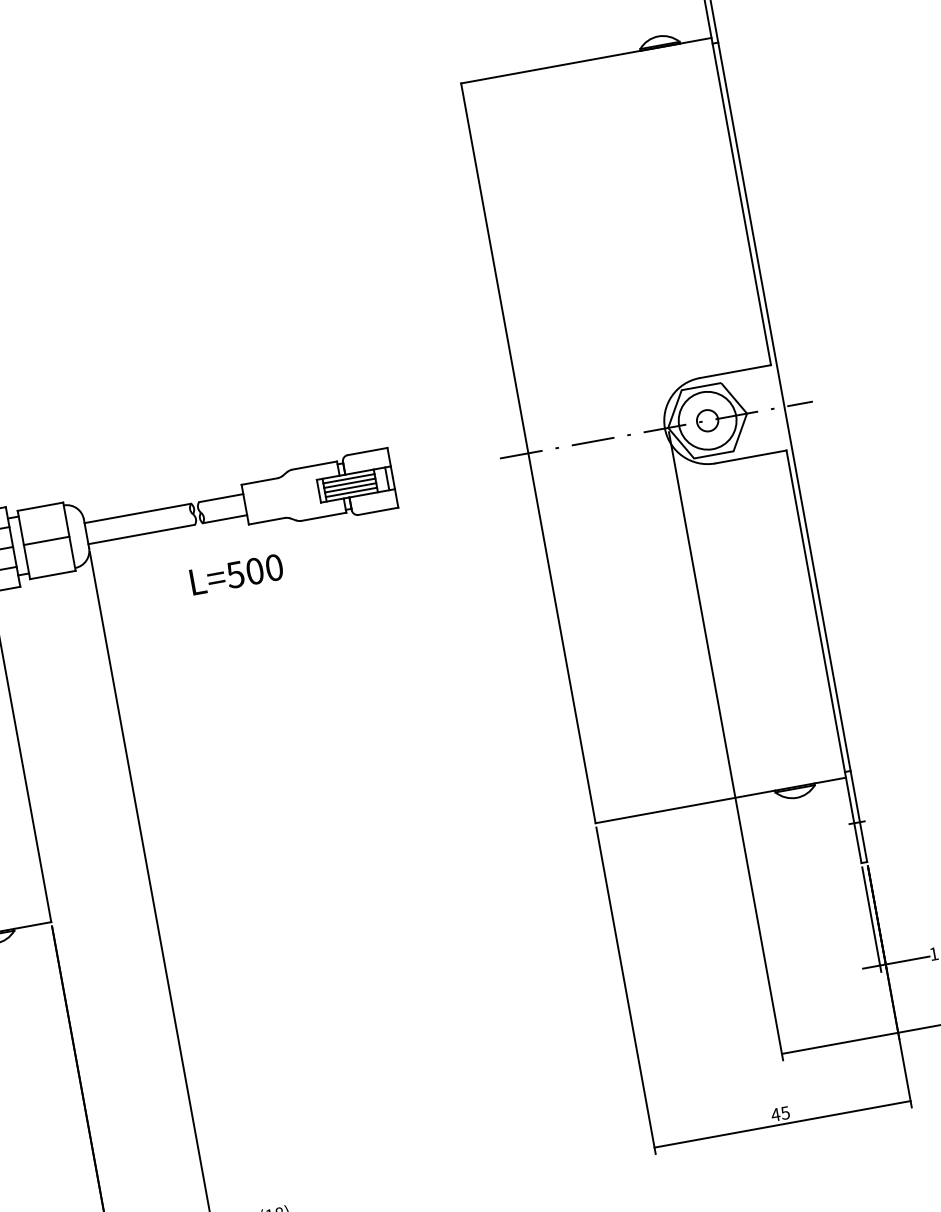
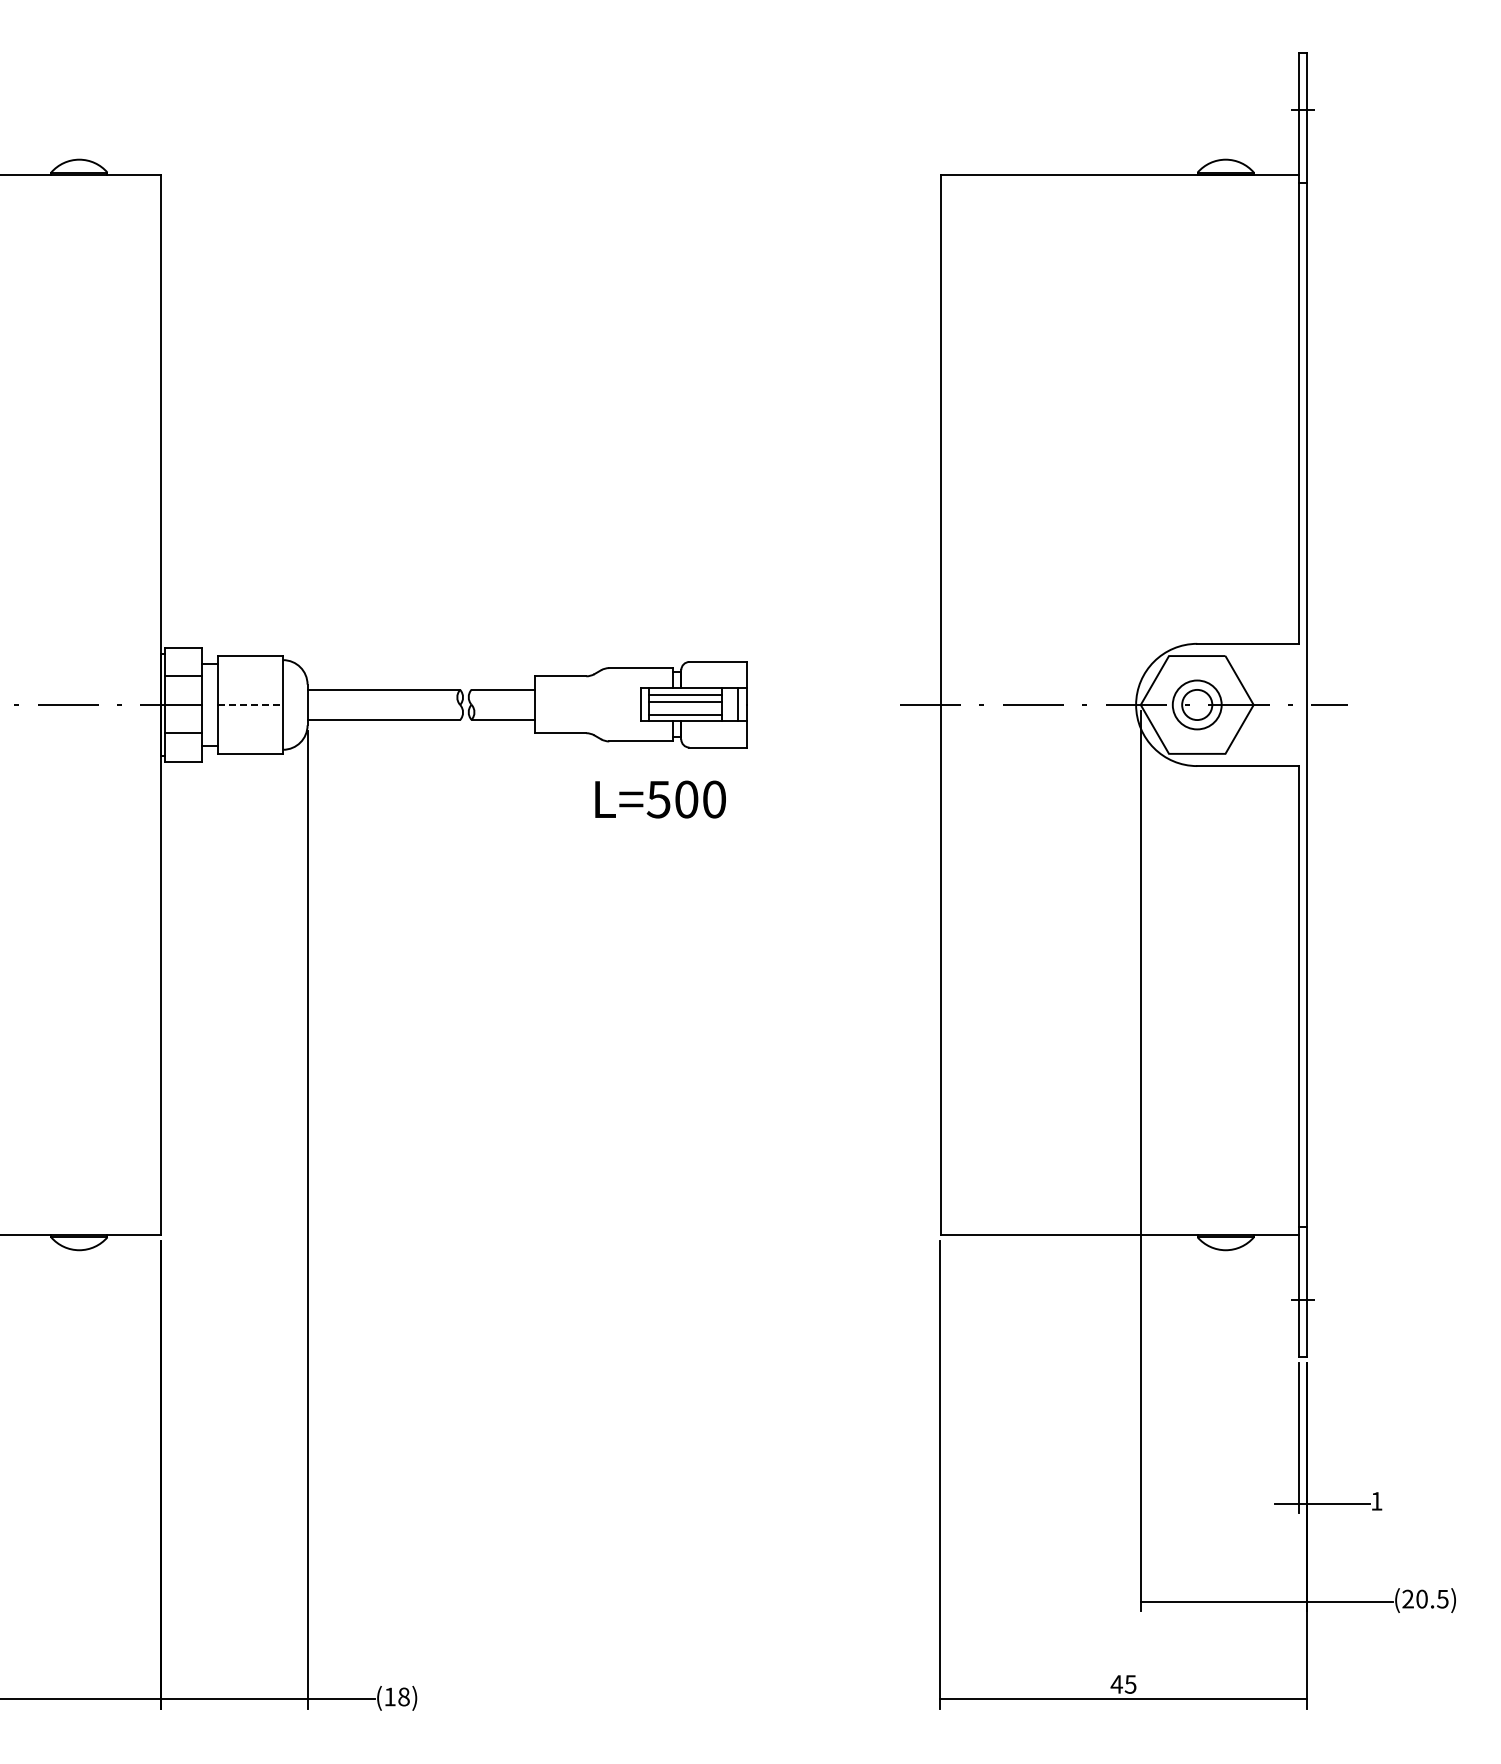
circle: (707, 420) -> (1196, 704), size x0.6
line: (350, 488) -> (685, 708), removed
line: (46, 540) -> (250, 704), solid -> dashed
text: (236, 574) -> (660, 799), moved

